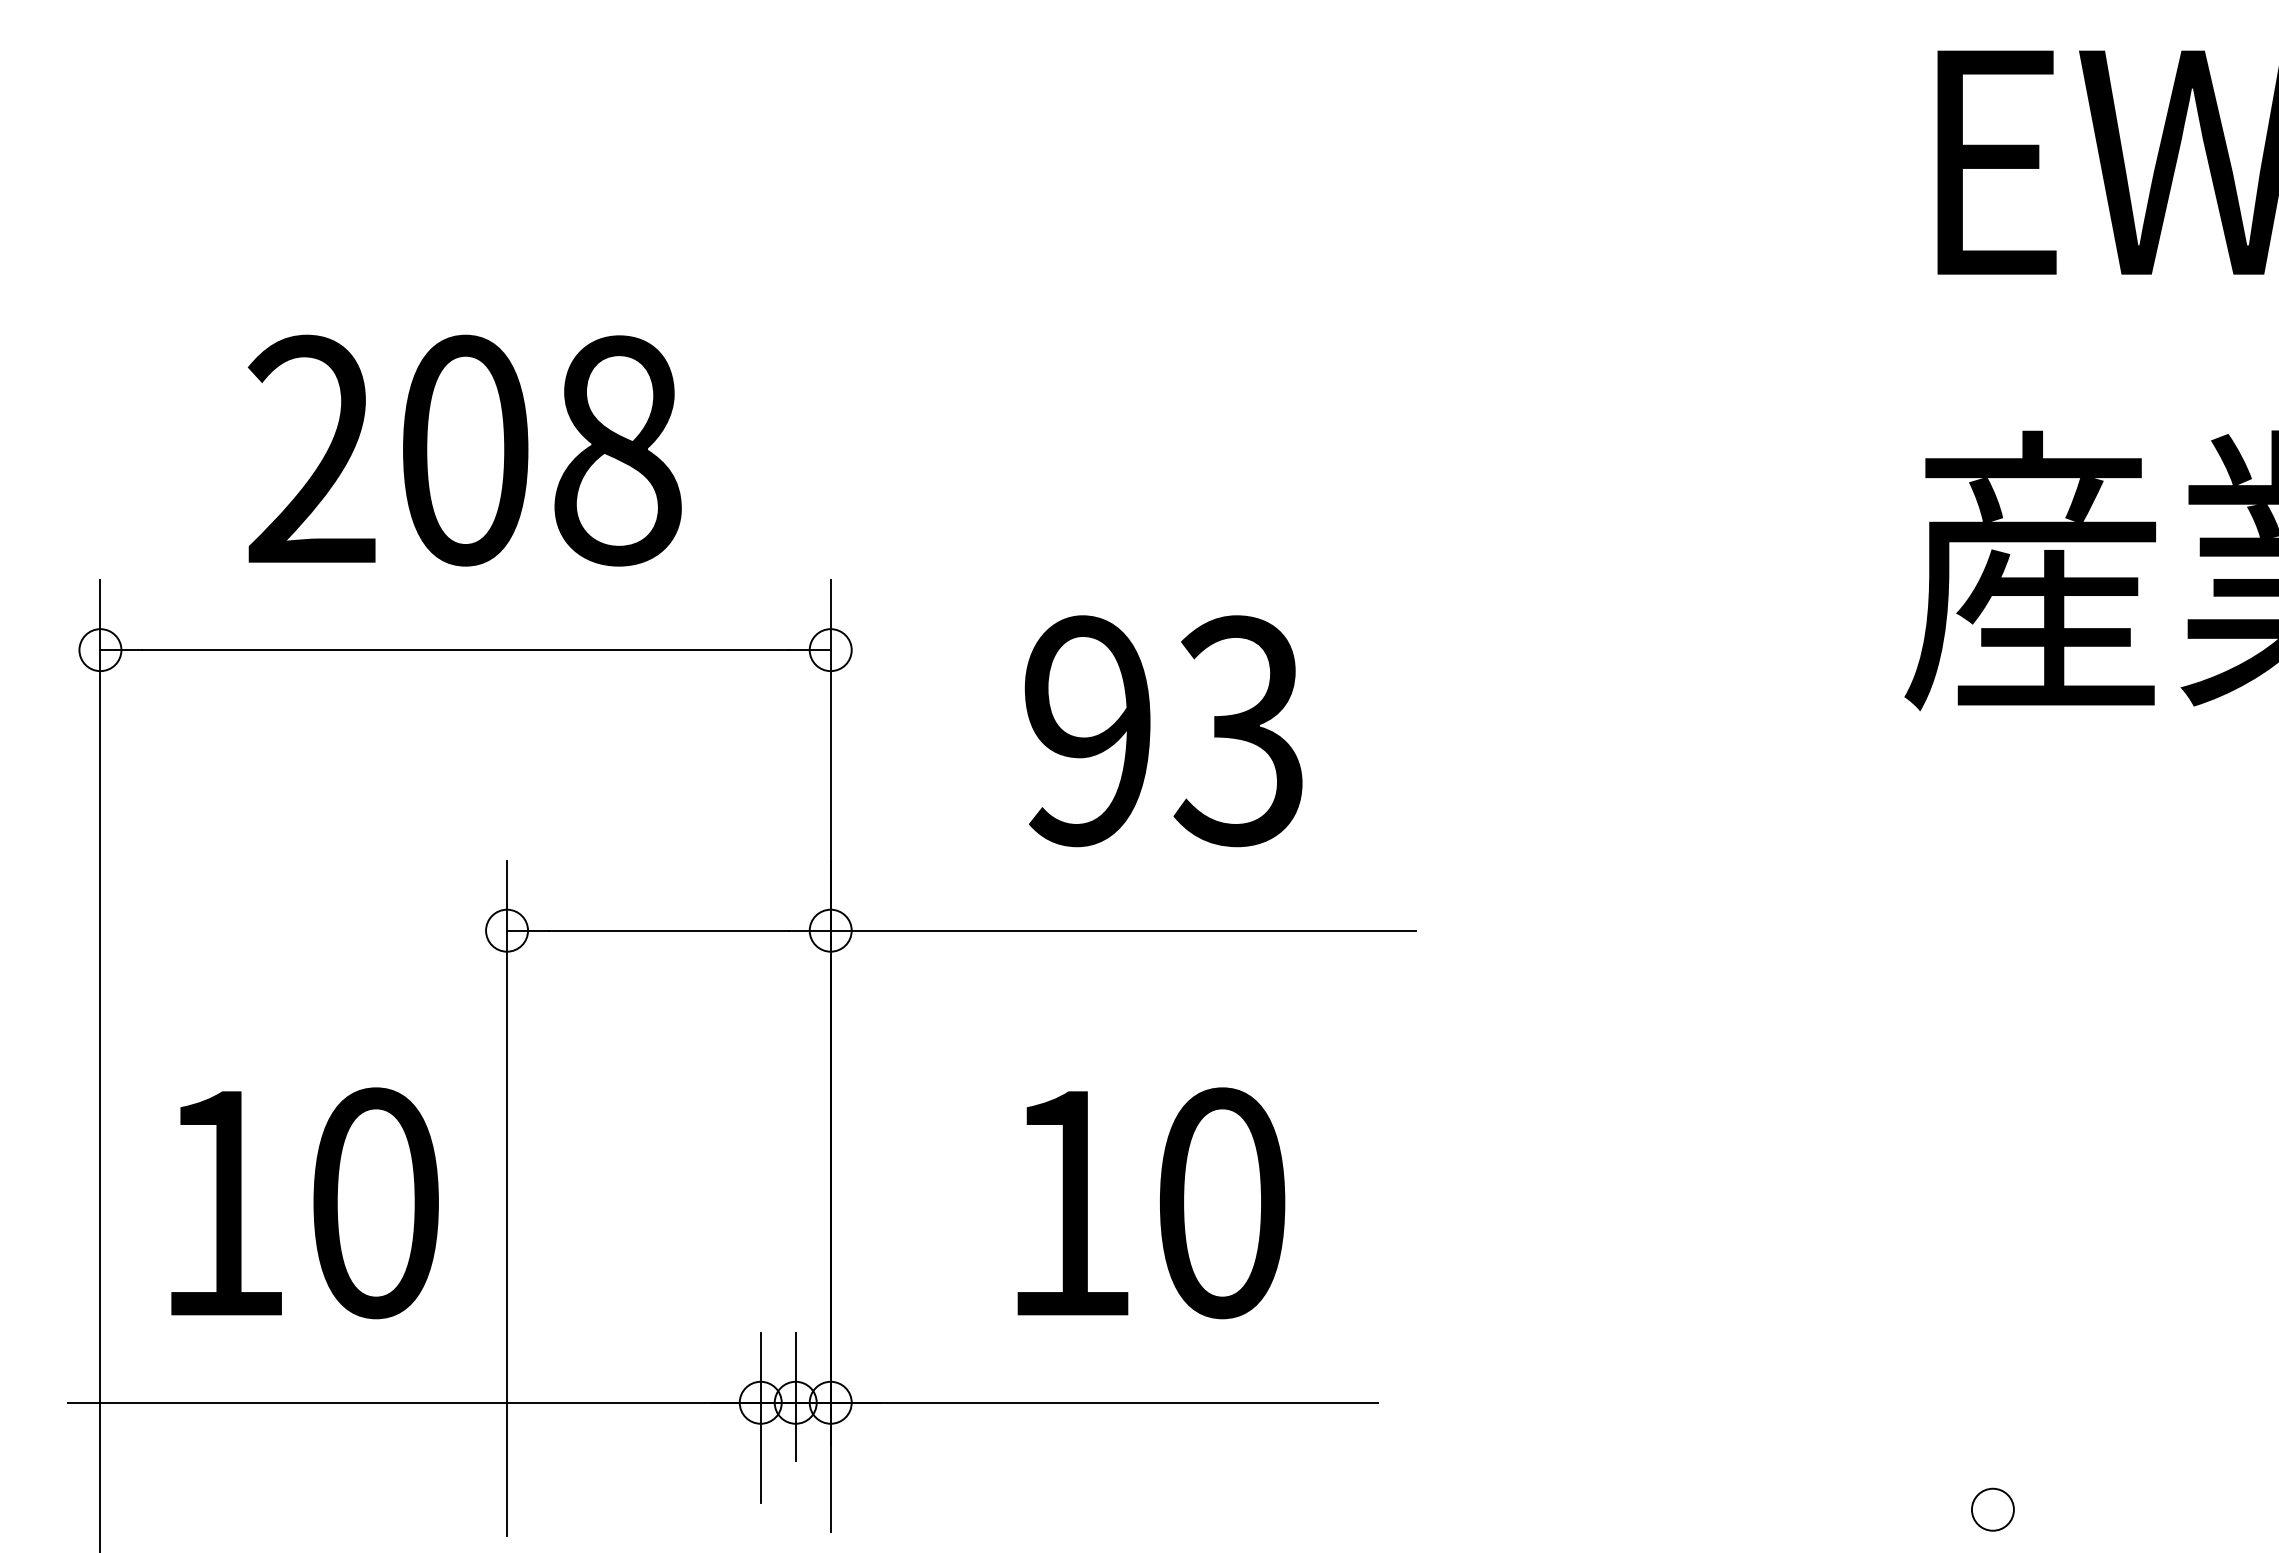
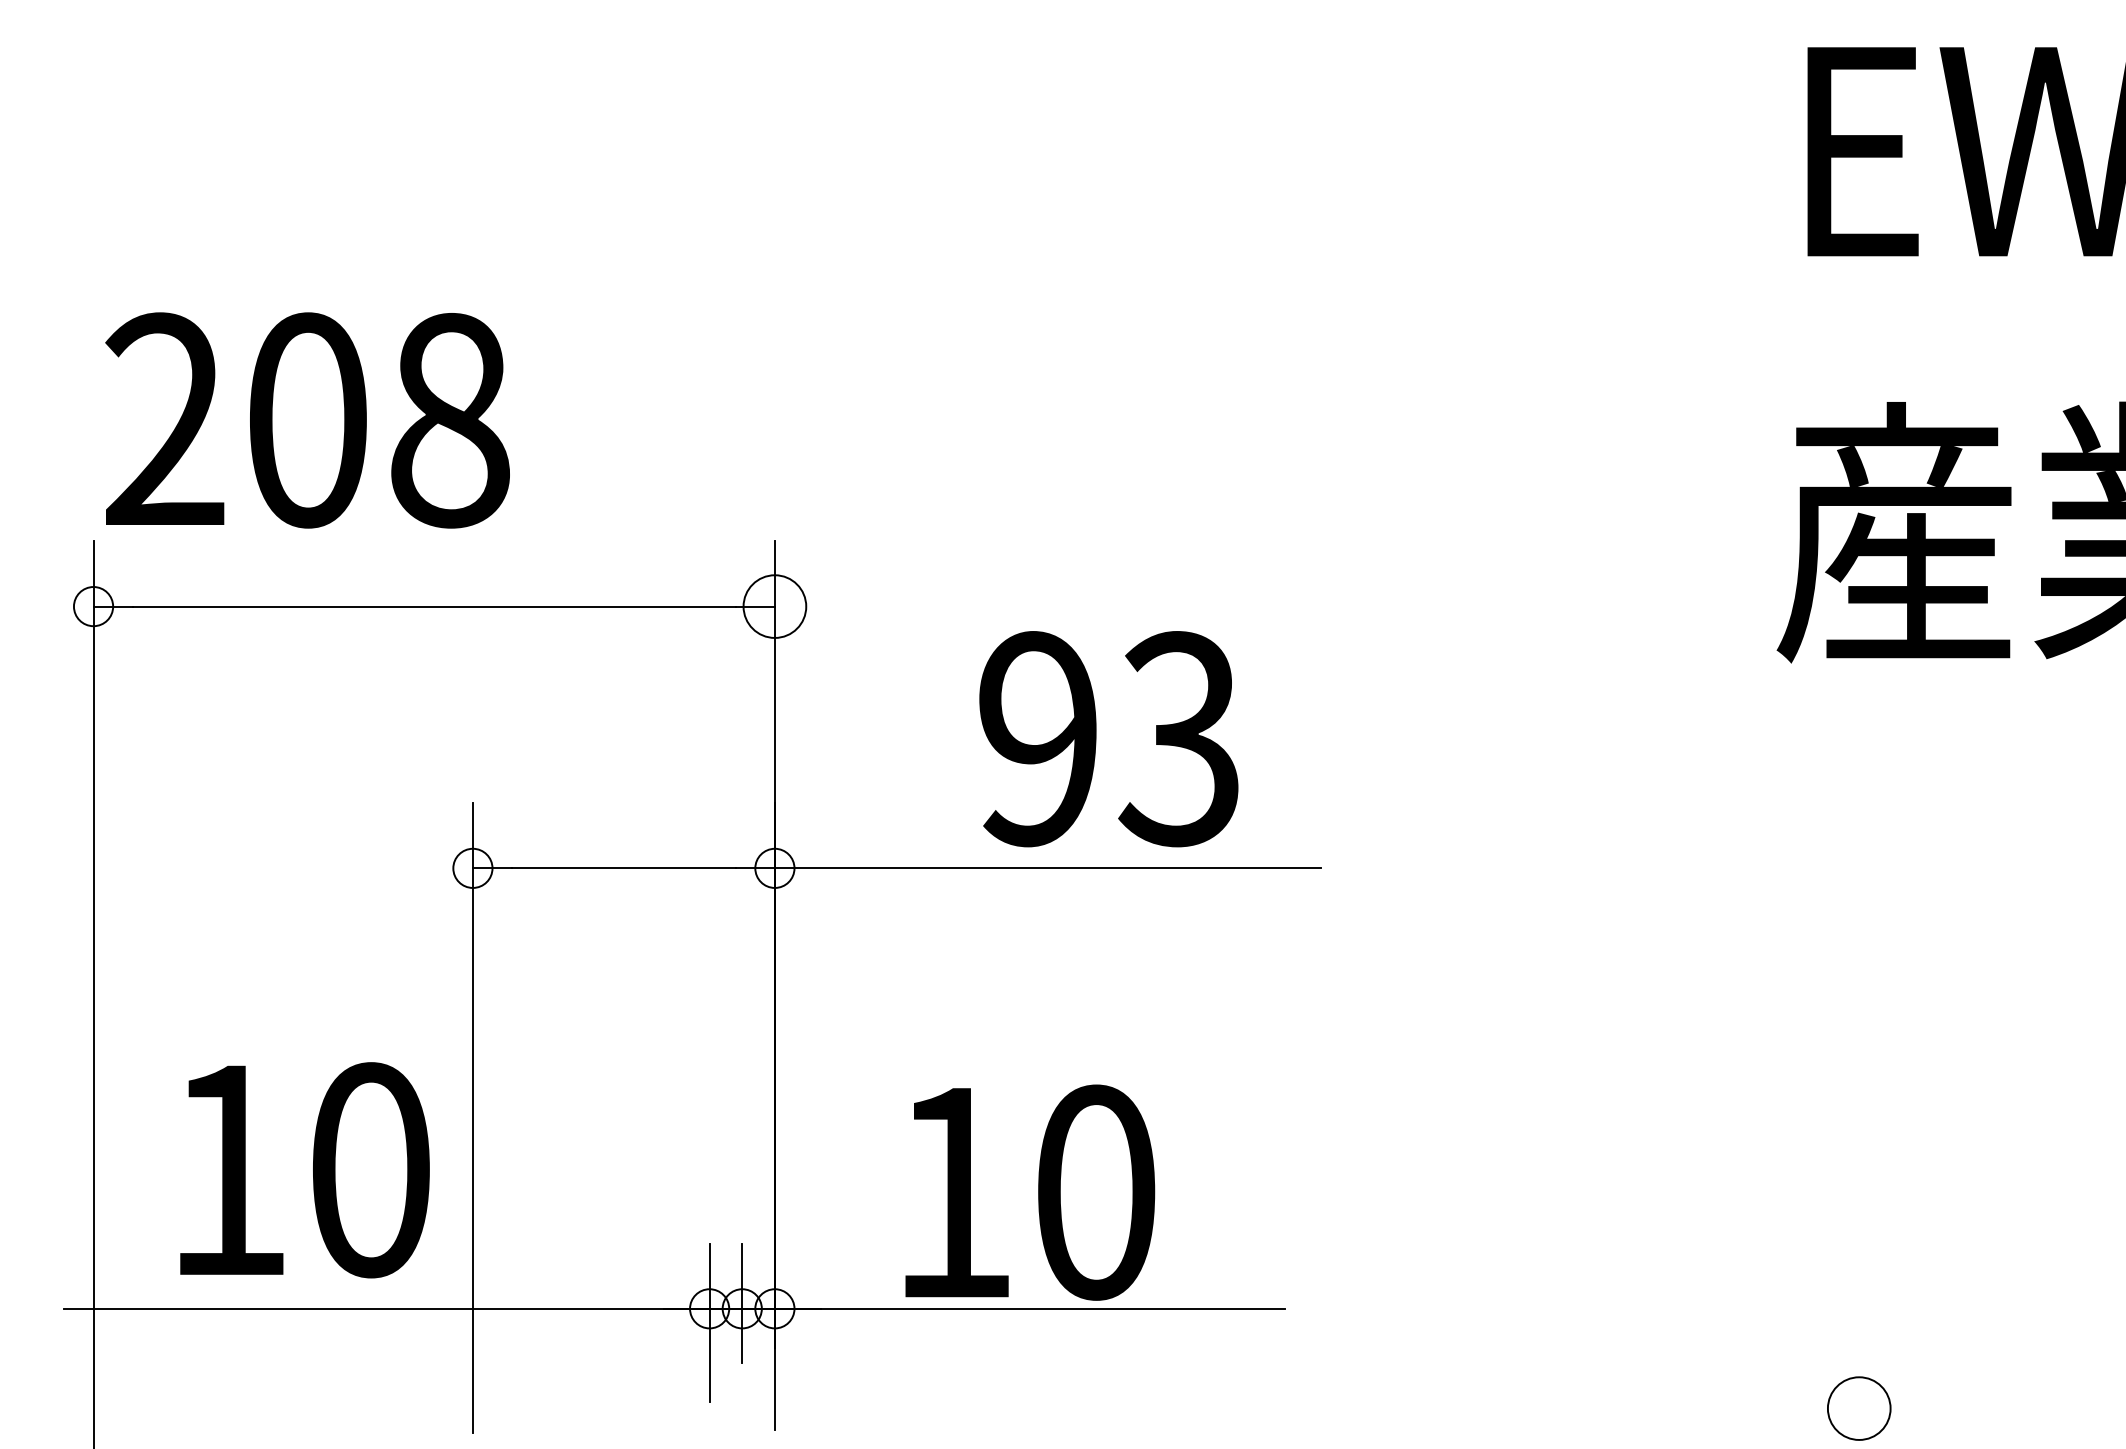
text: (464, 450) -> (307, 420), moved
circle: (830, 650) -> (774, 606), size x1.6
text: (1163, 731) -> (1108, 739), moved
text: (304, 1203) -> (304, 1170), moved
text: (1151, 1203) -> (1030, 1192), moved
circle: (1992, 1509) -> (1858, 1408), size x1.6

